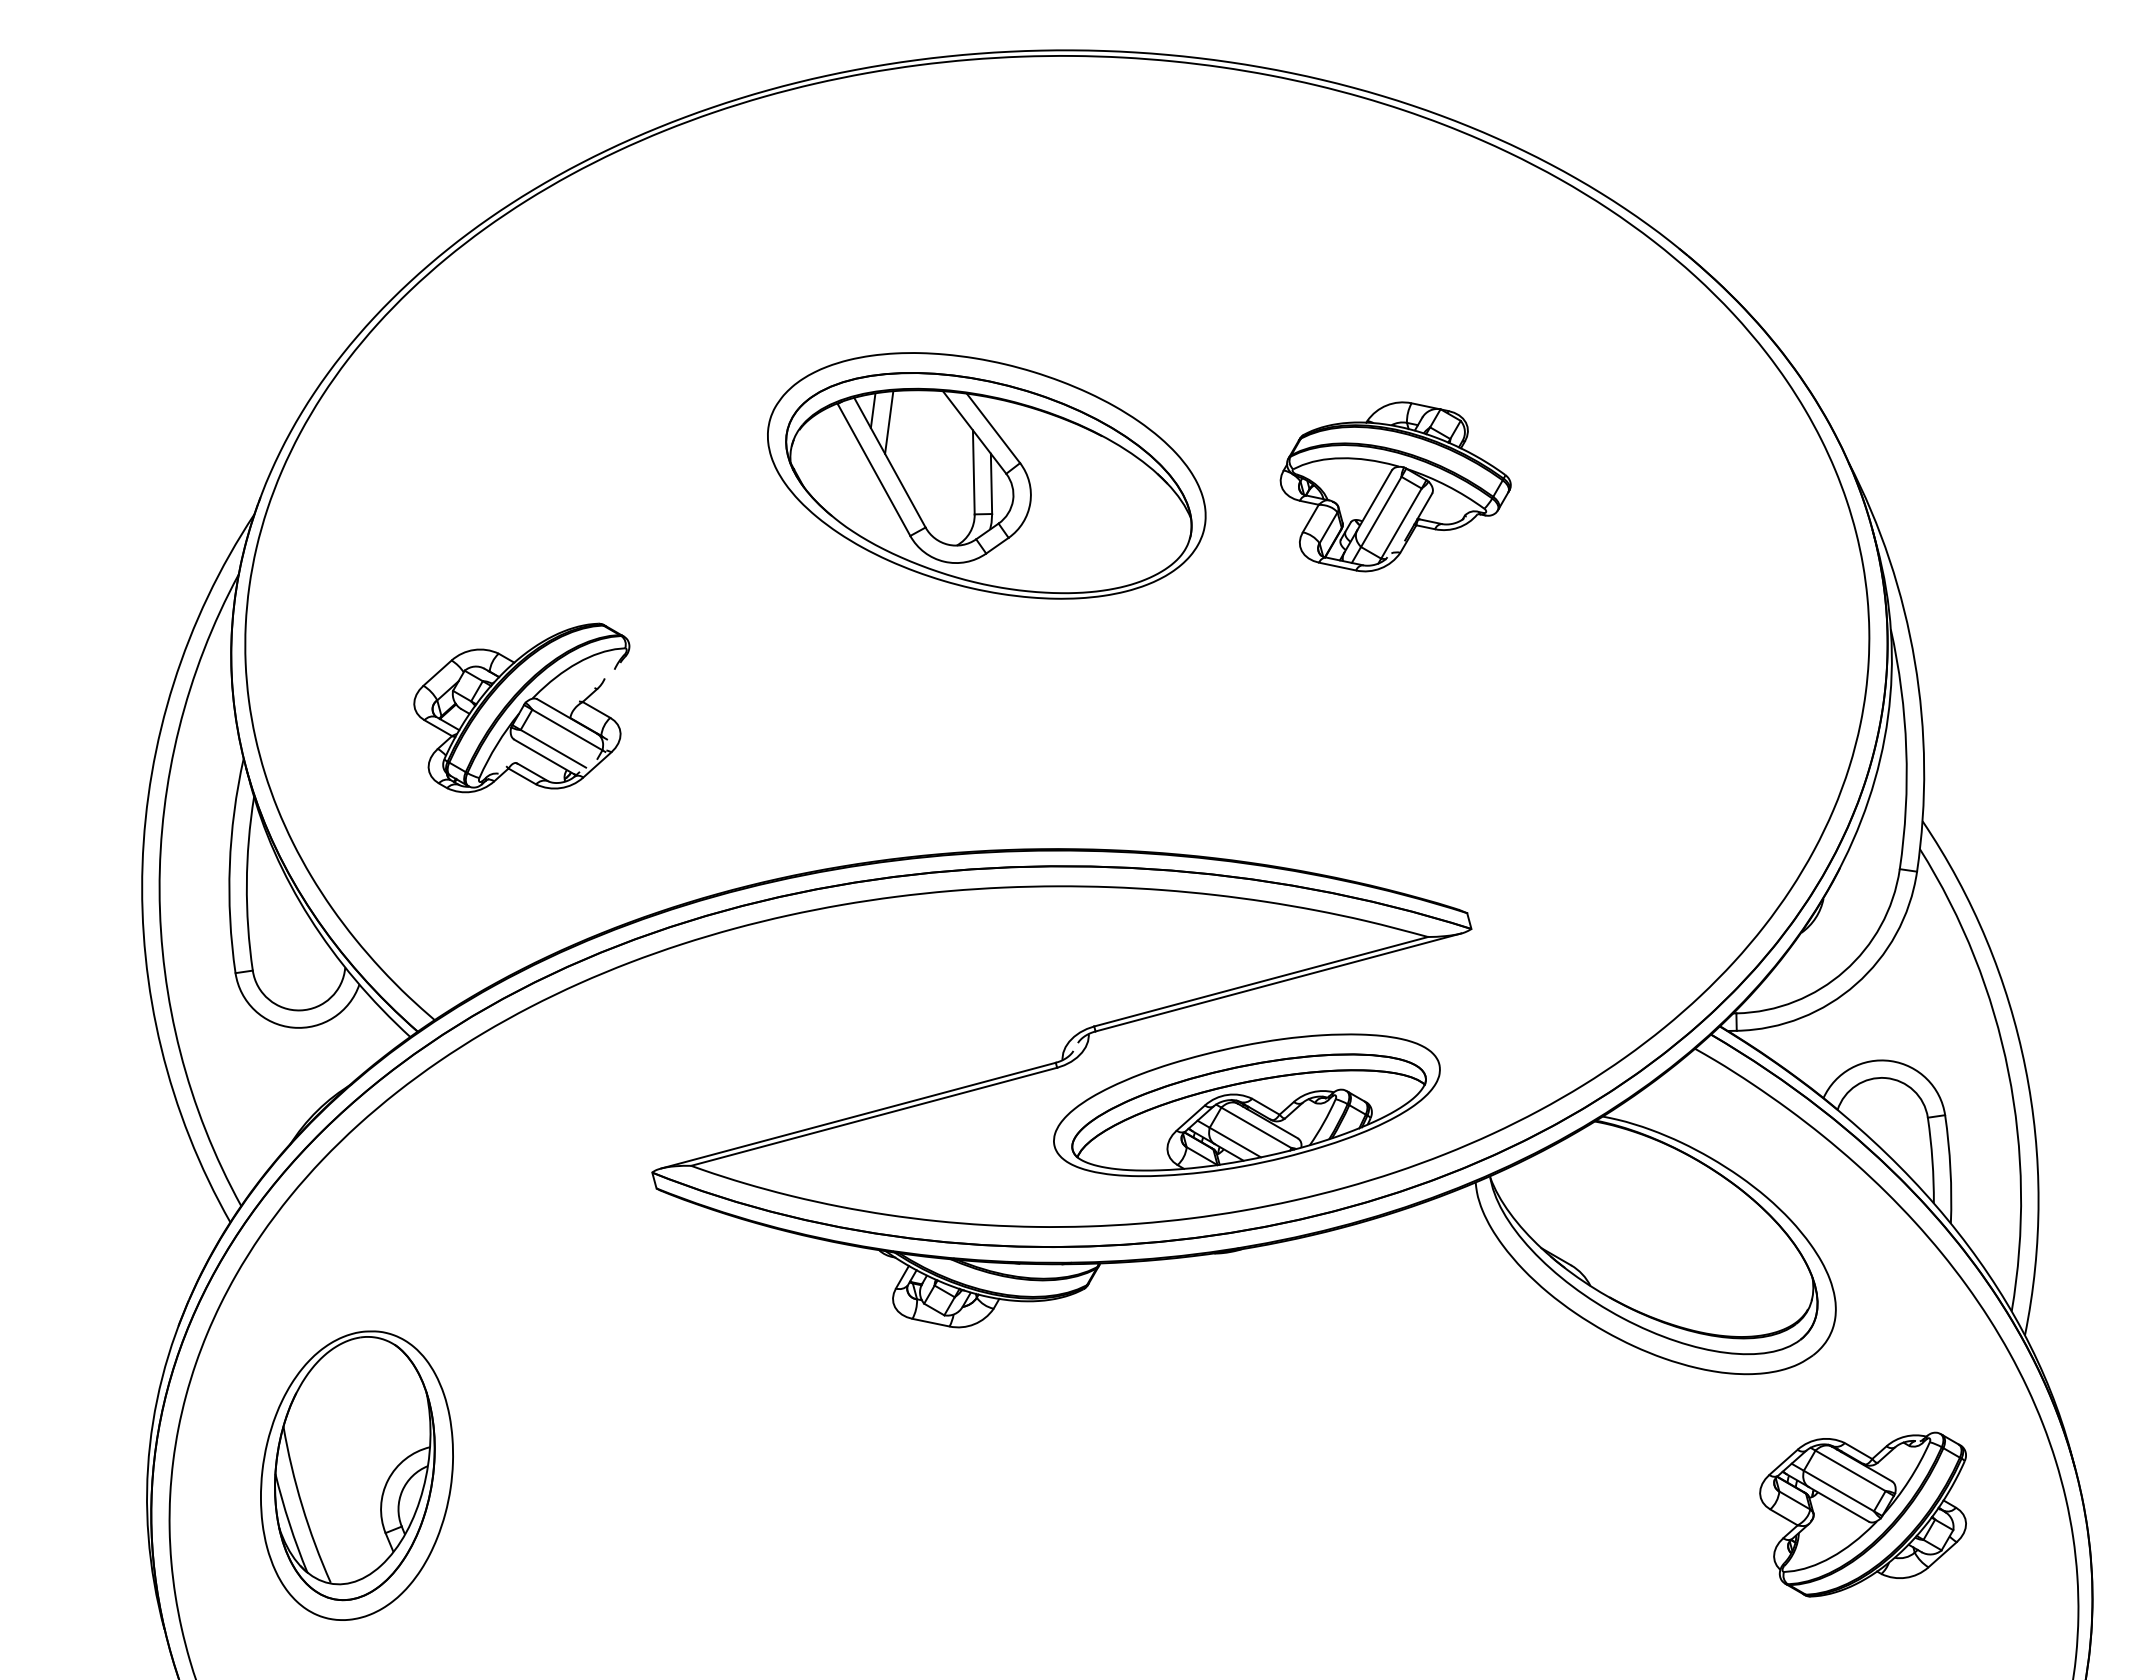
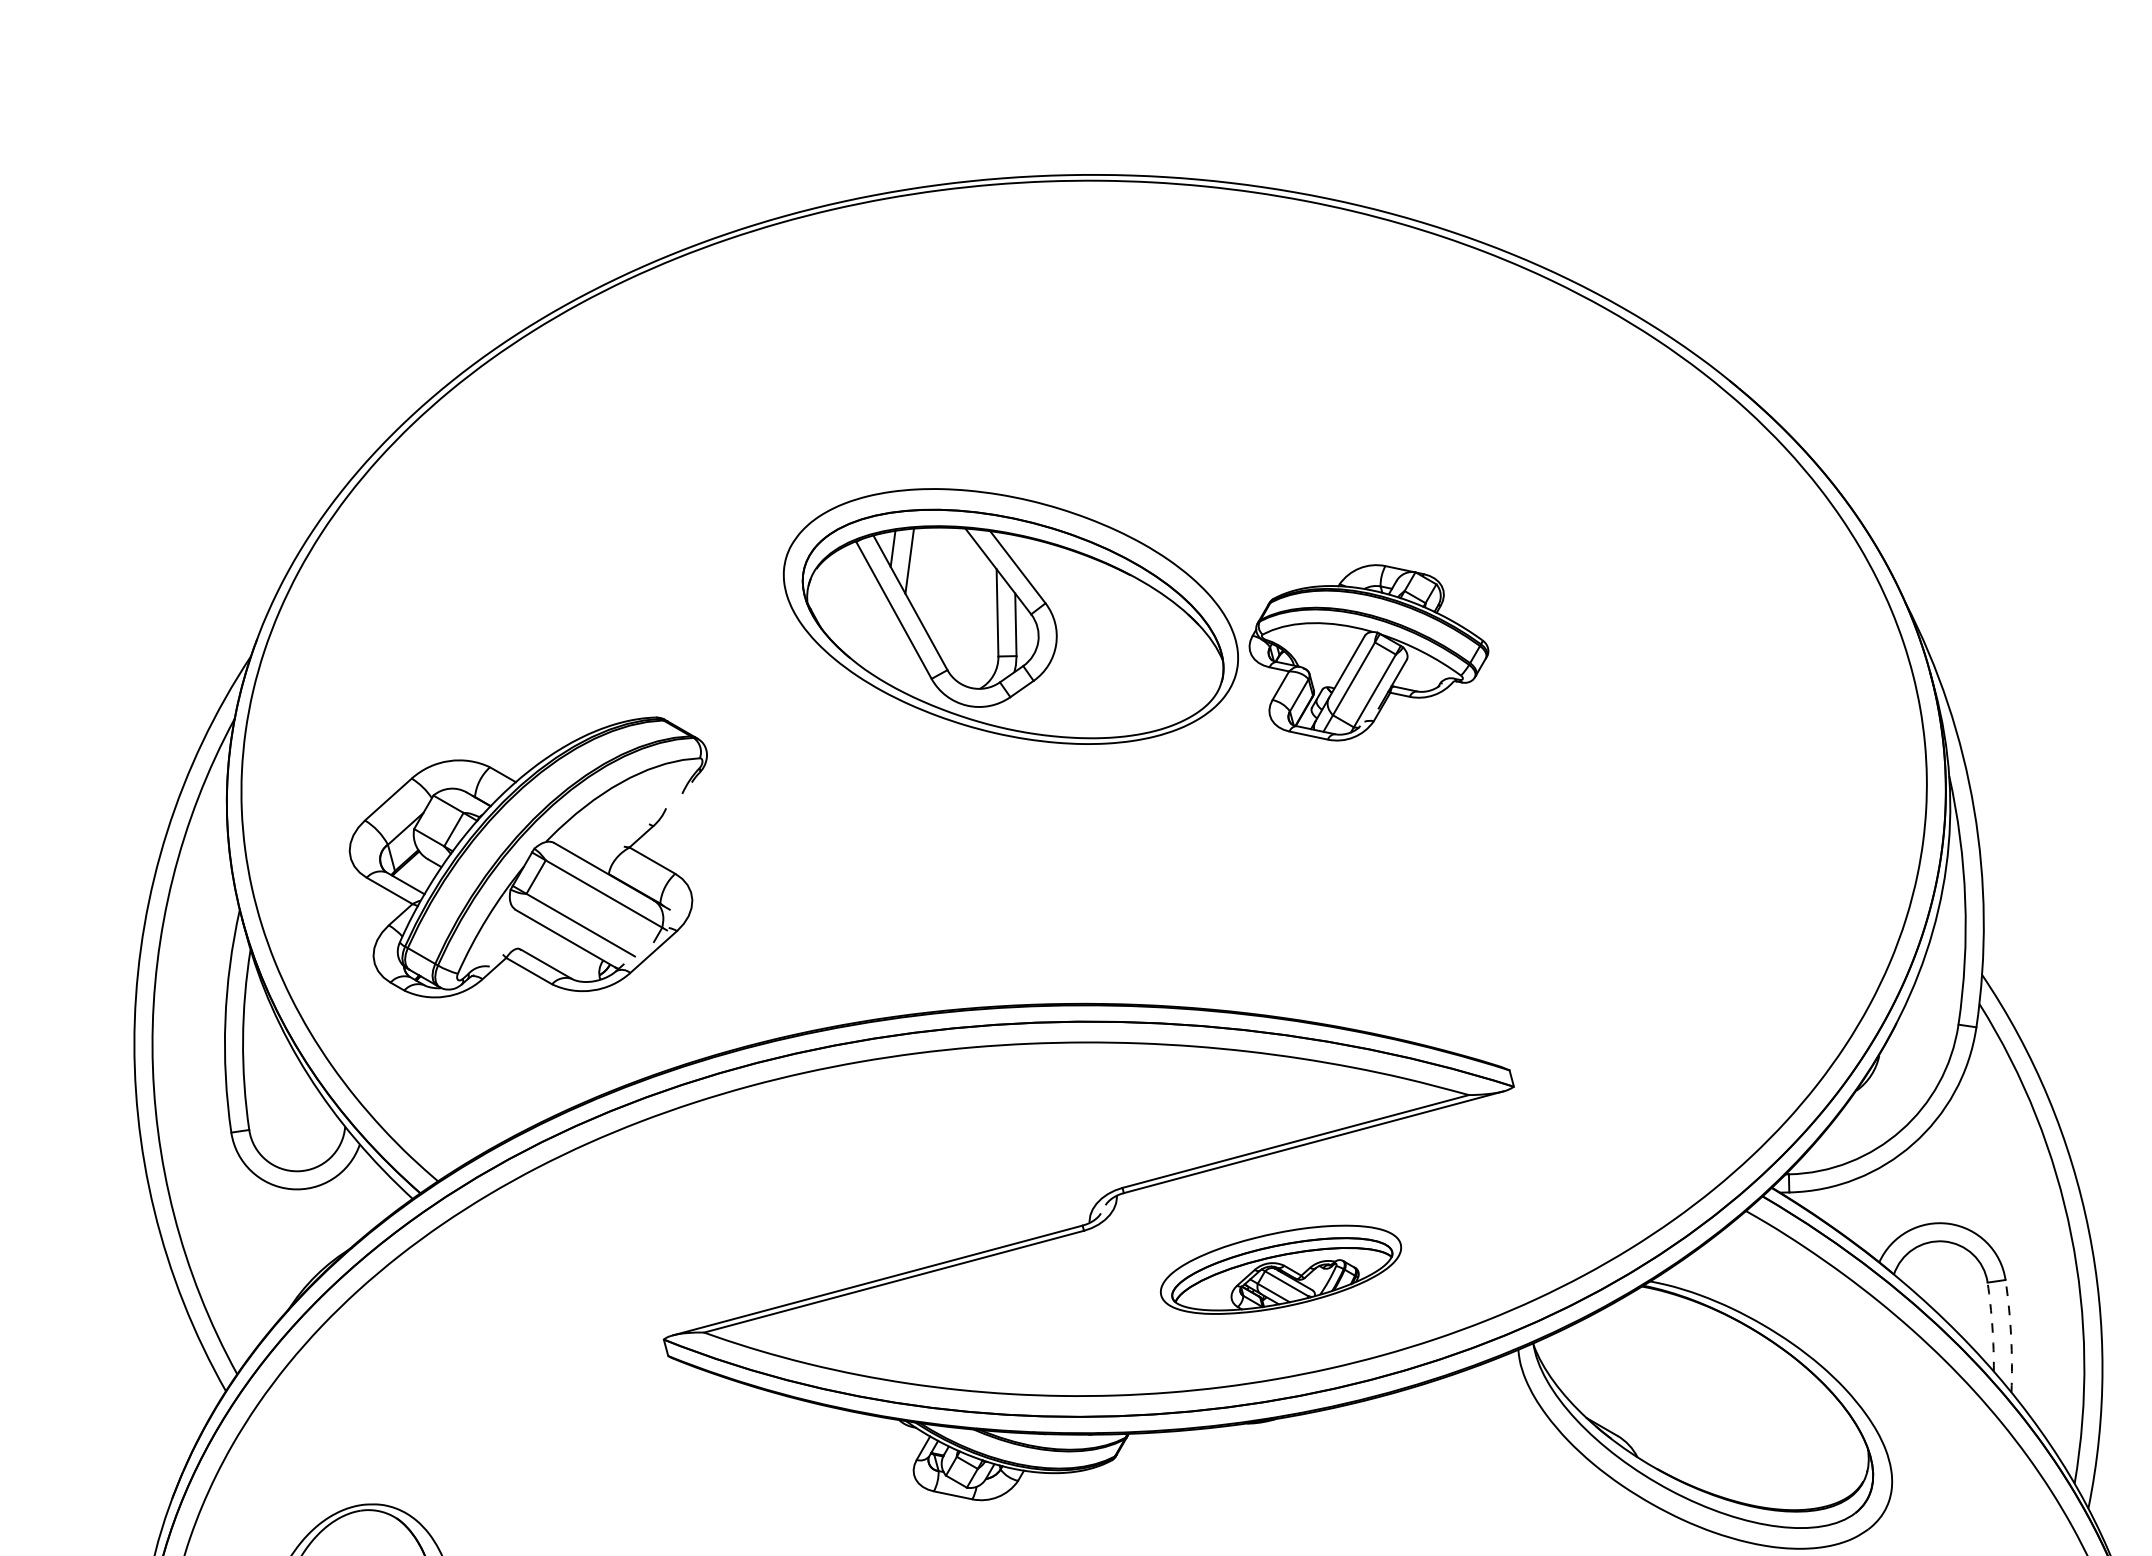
part: (1395, 486) -> (1368, 652), moved
part: (521, 707) -> (528, 856), size x1.6
part: (1246, 1105) -> (1280, 1269), size x0.6
arc: (1932, 1160) -> (1992, 1327), solid -> dashed
arc: (1950, 1169) -> (2011, 1336), solid -> dashed

